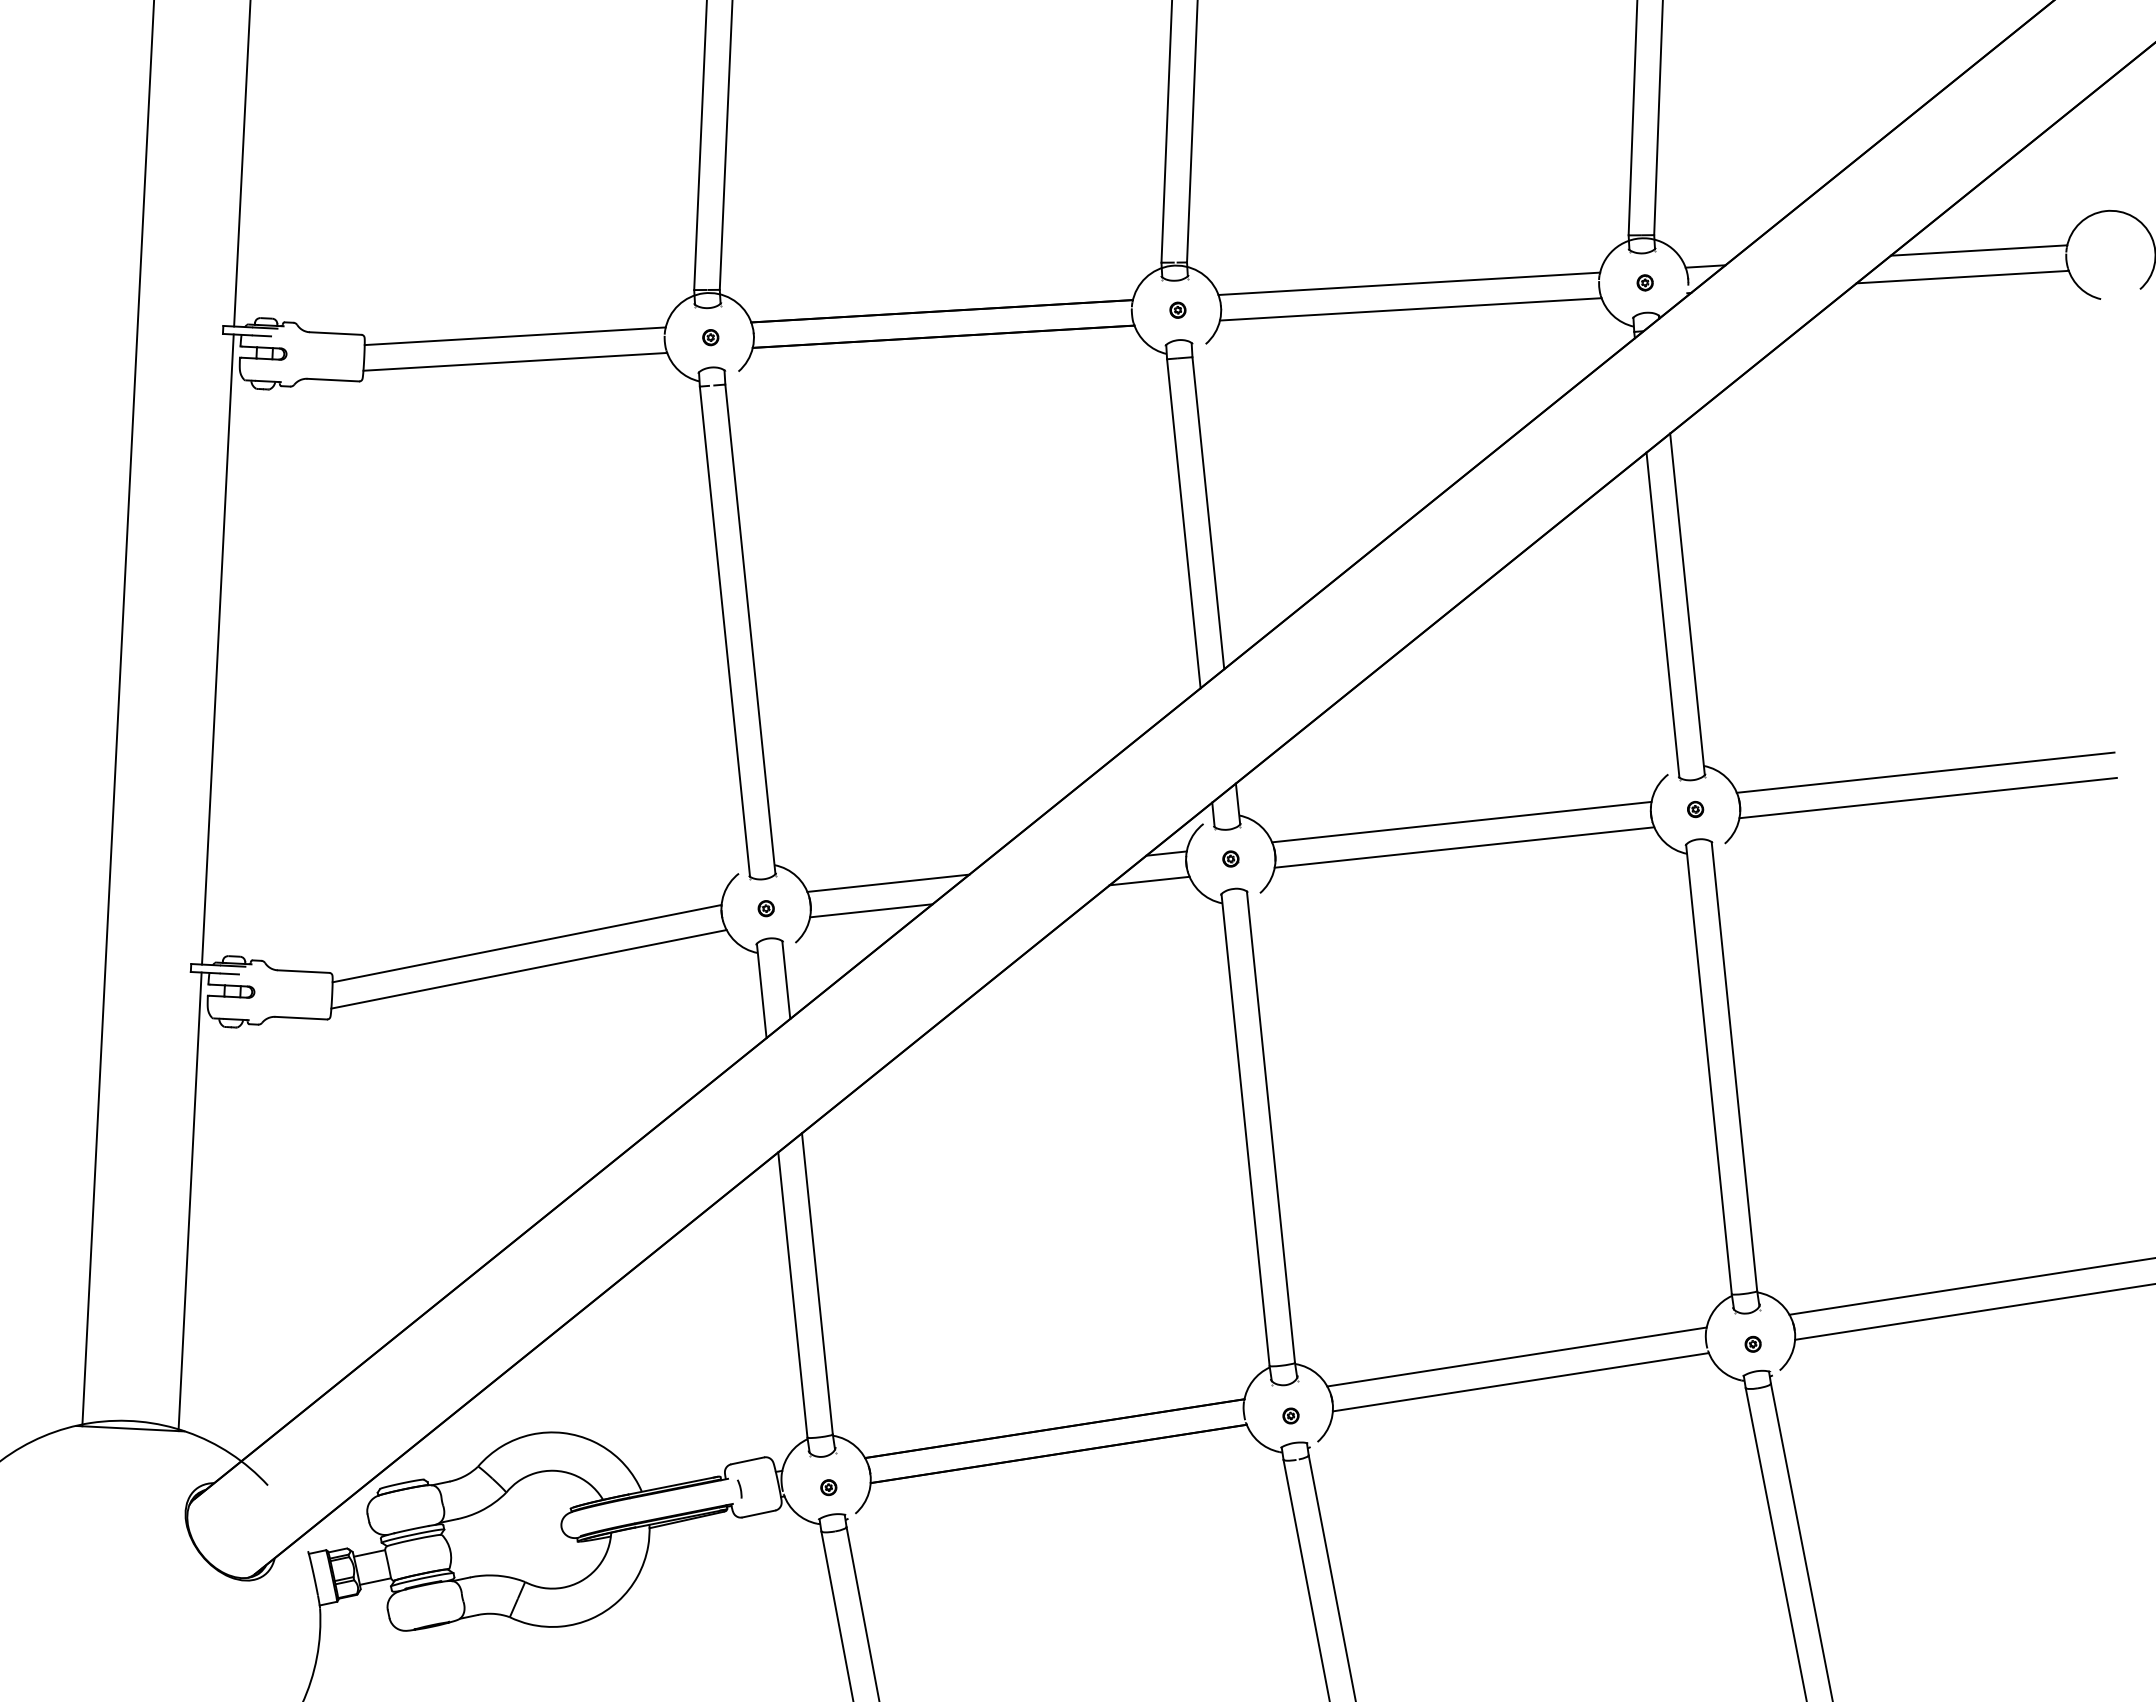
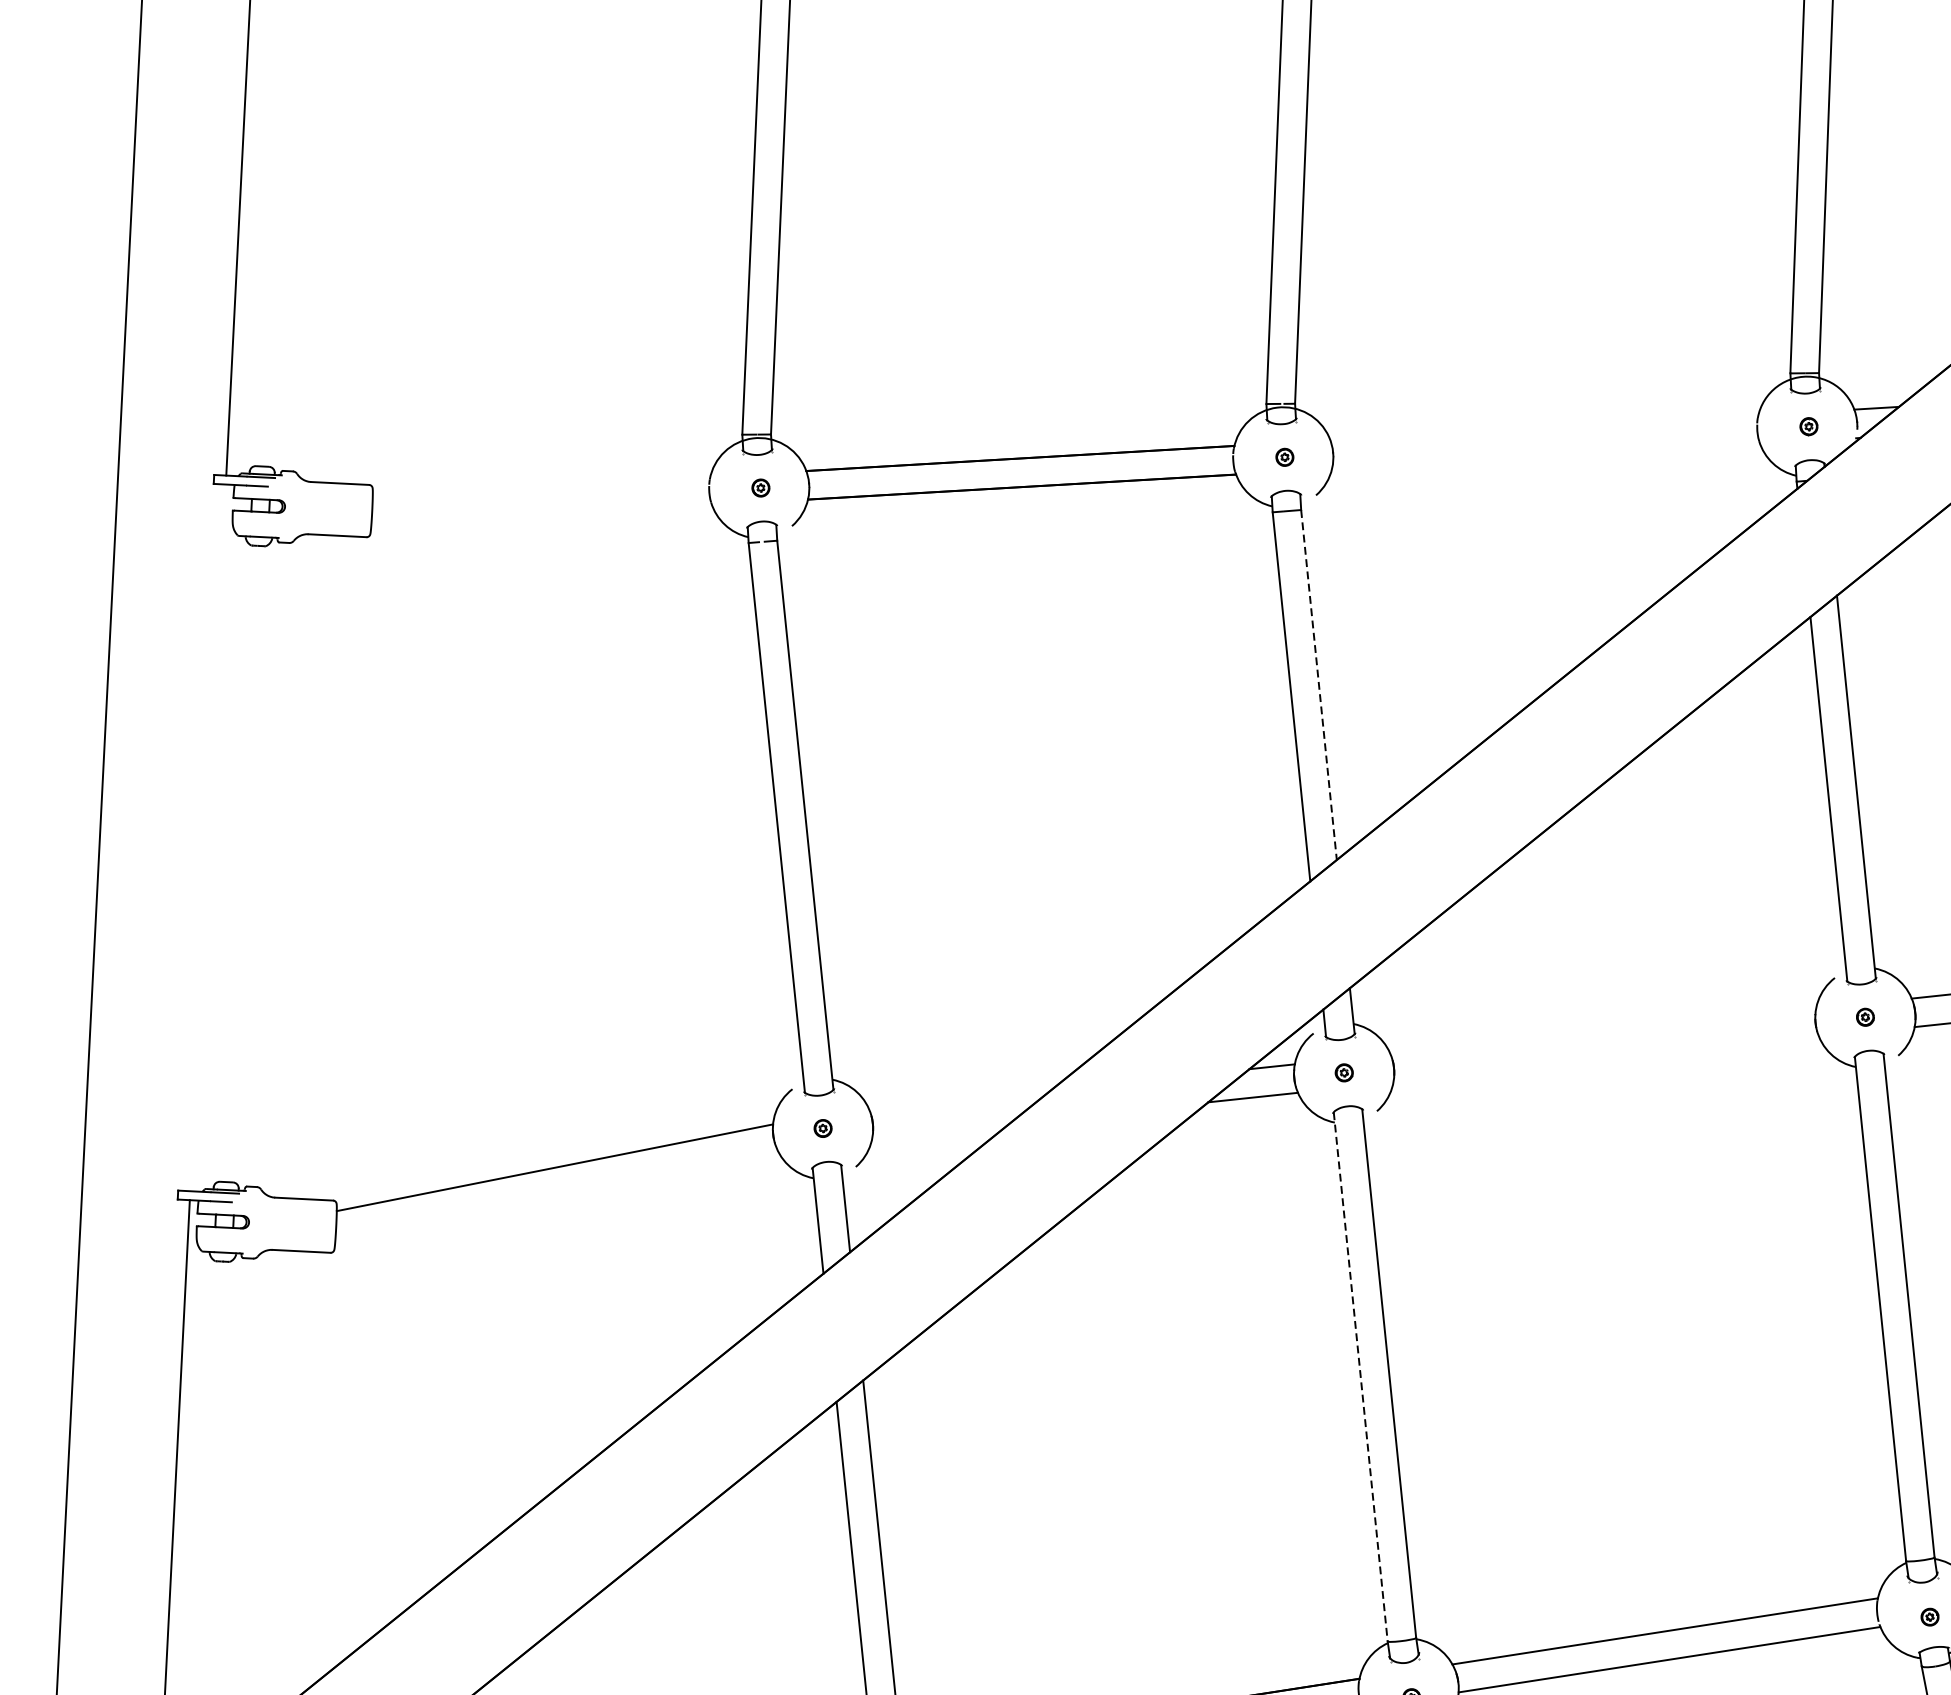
line: (1409, 283) -> (1544, 427), removed
line: (1410, 309) -> (1545, 456), removed
line: (514, 336) -> (540, 486), removed
line: (515, 361) -> (541, 514), removed
line: (1208, 513) -> (1319, 685), solid -> dashed
line: (217, 649) -> (207, 837), removed
line: (1461, 821) -> (1602, 1030), removed
line: (1464, 847) -> (1606, 1059), removed
line: (888, 882) -> (960, 1099), removed
line: (871, 910) -> (941, 1130), removed
line: (528, 969) -> (556, 1196), removed
line: (1245, 1130) -> (1360, 1377), solid -> dashed

